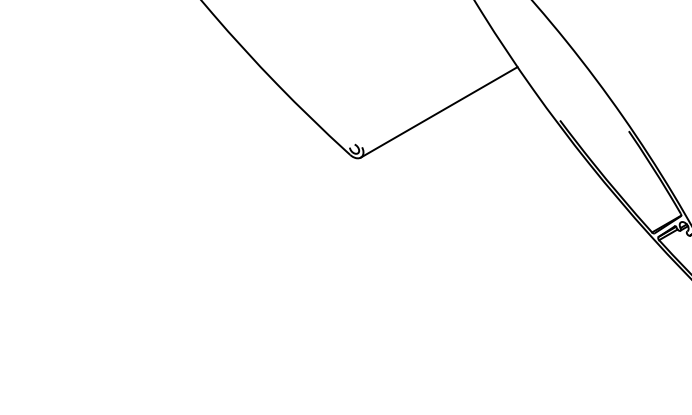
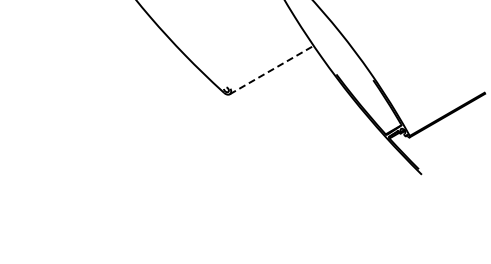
line: (440, 111) -> (272, 69), solid -> dashed

